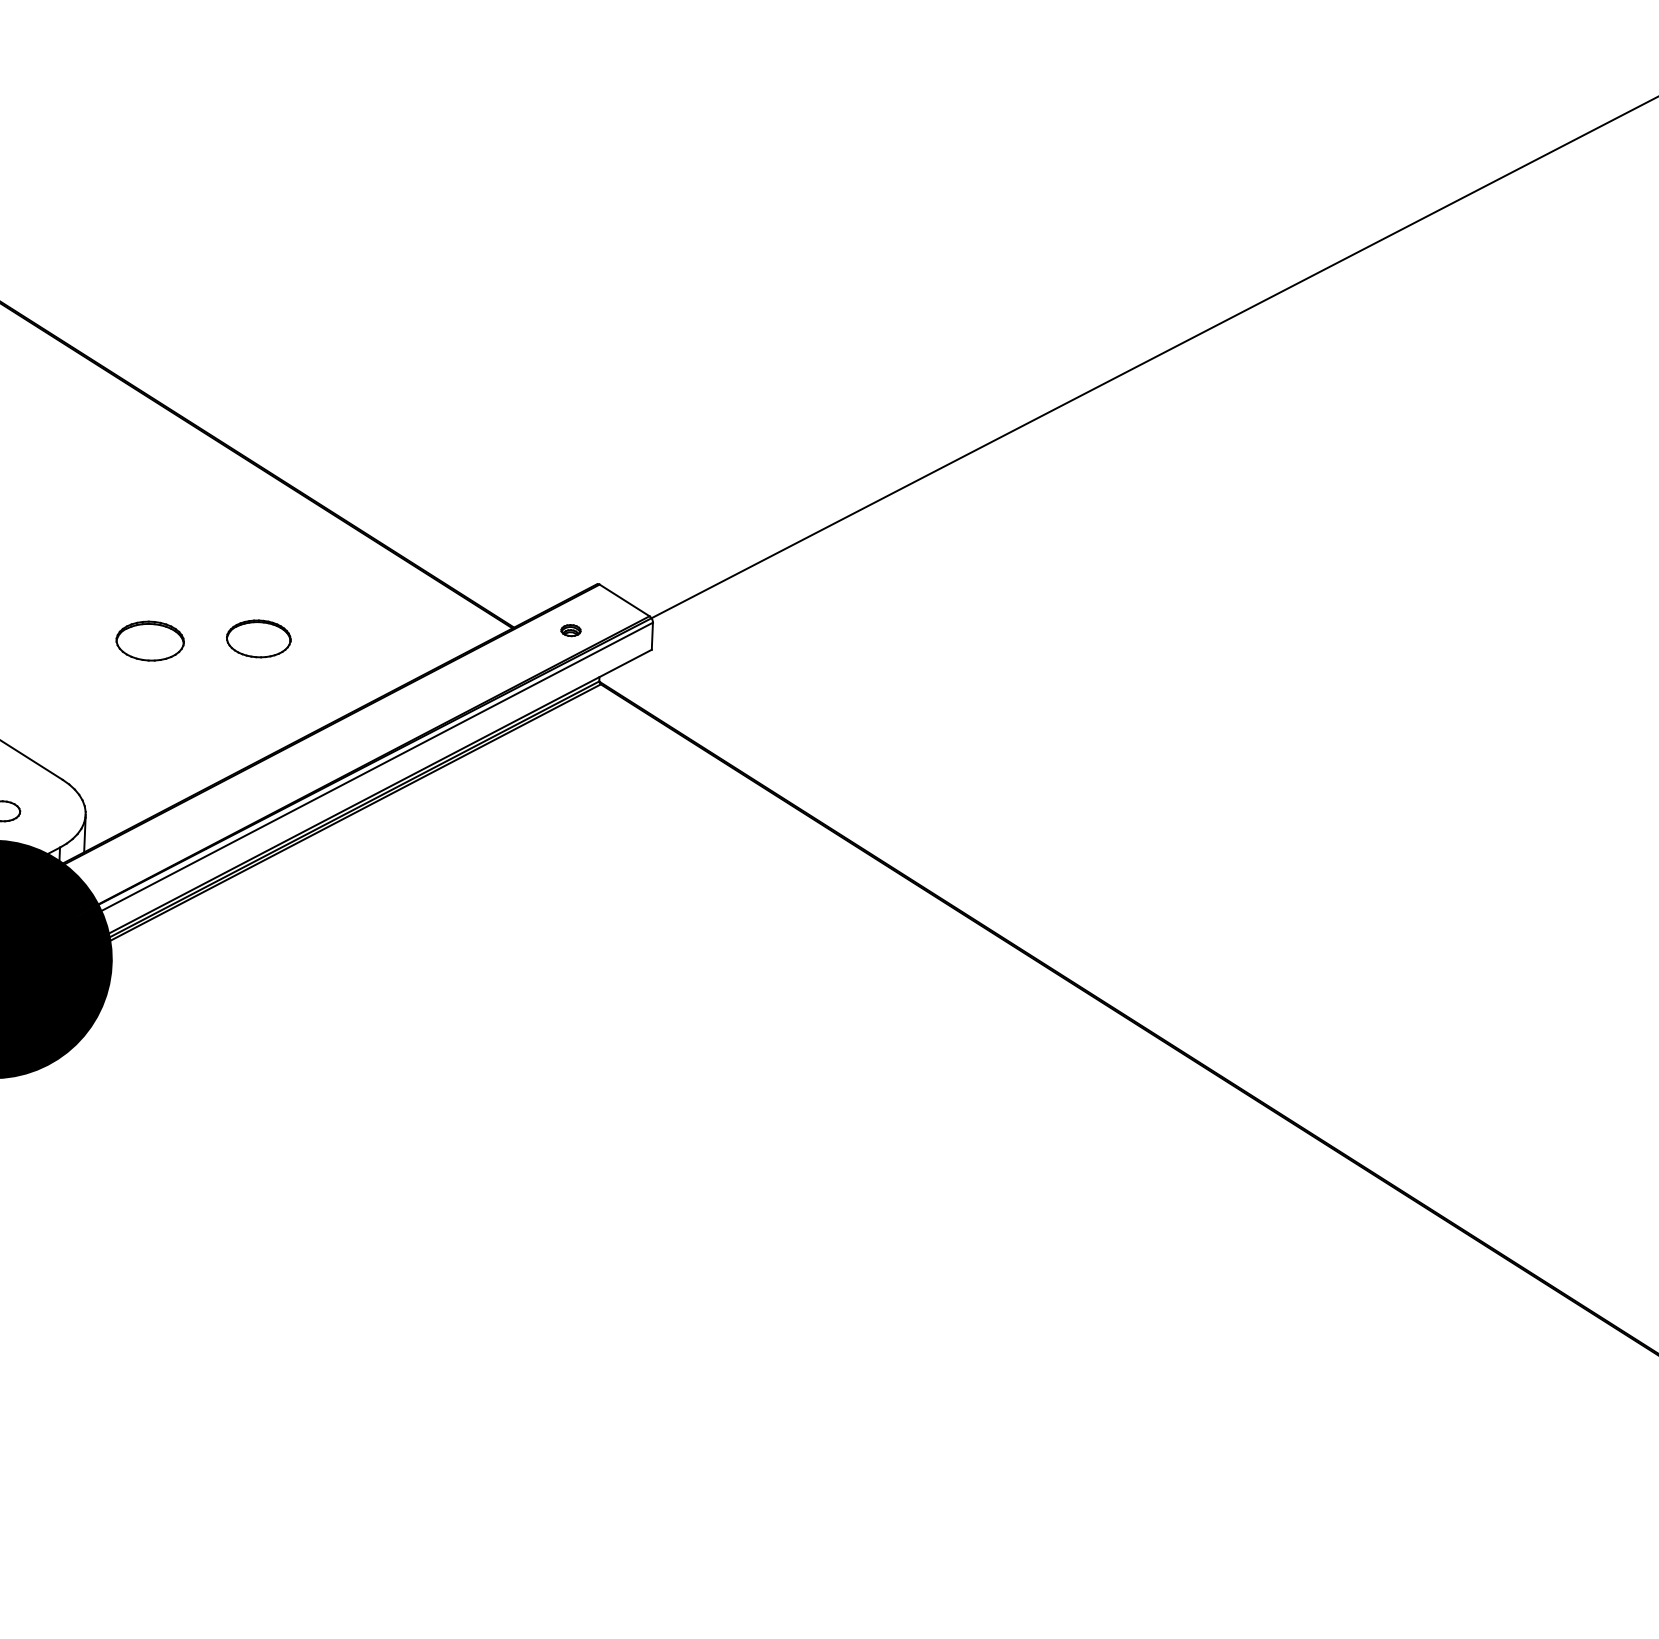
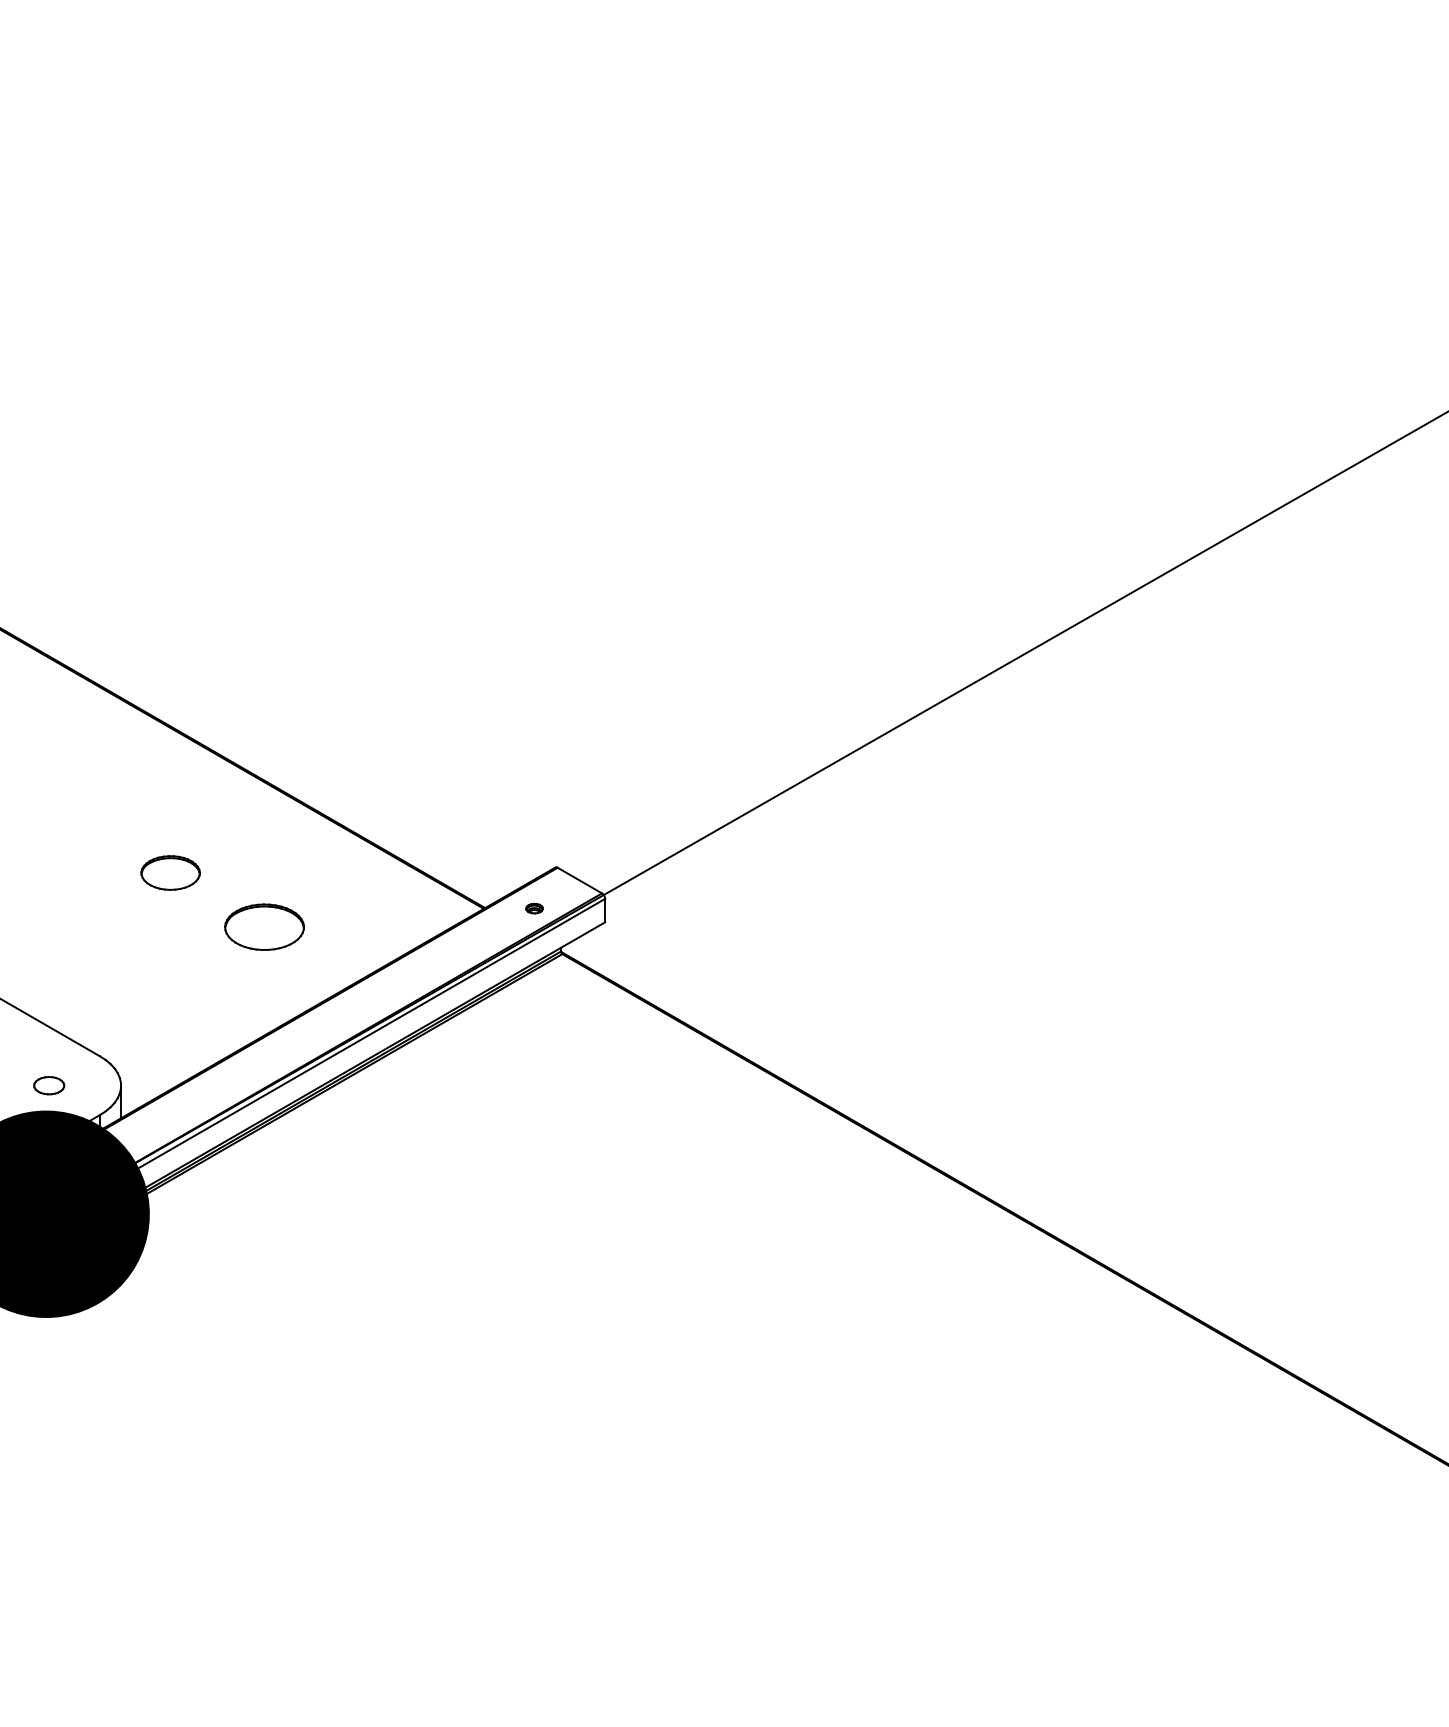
part: (258, 638) -> (264, 926), size x1.43
part: (150, 640) -> (170, 872), moved

